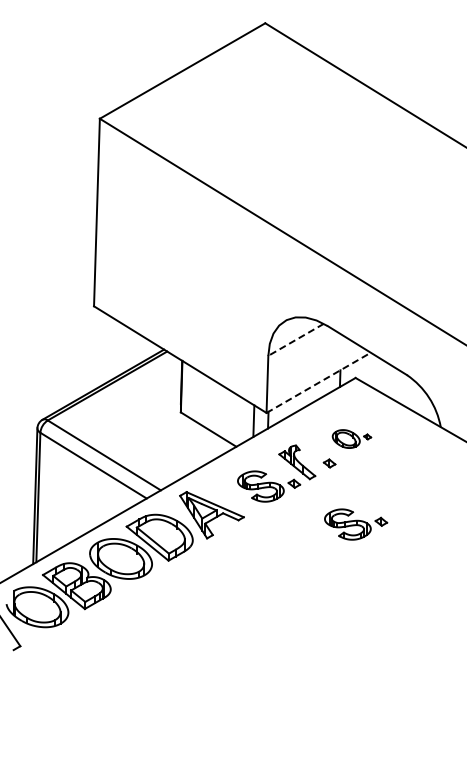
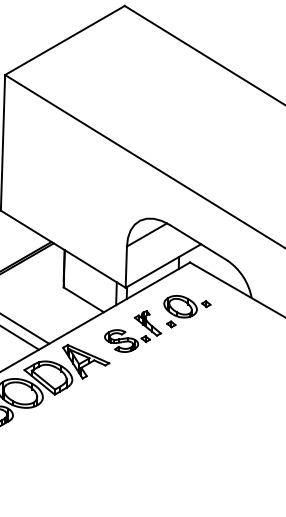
line: (295, 340) -> (146, 235), dashed -> solid
line: (319, 382) -> (163, 265), dashed -> solid
part: (351, 438) -> (187, 306), size x1.67
part: (356, 524) -> (190, 368), removed

